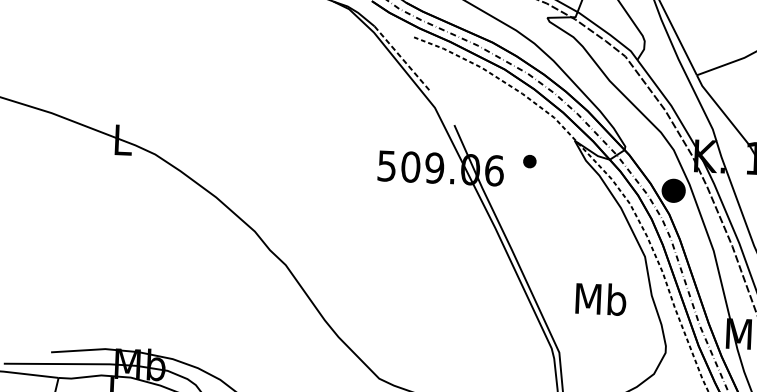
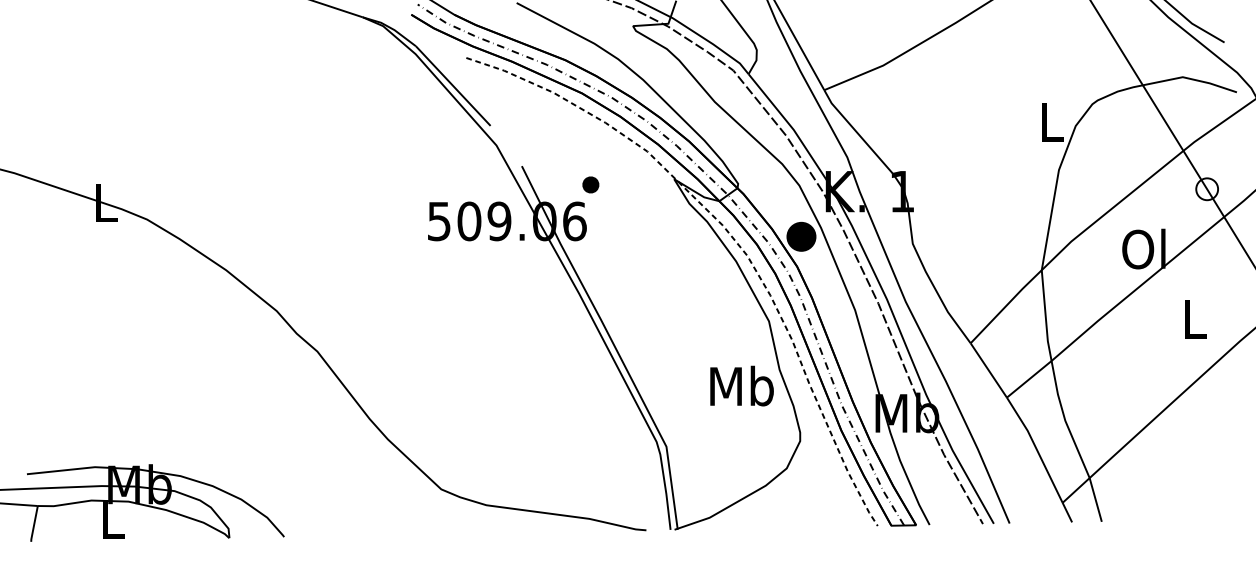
line: (402, 59) -> (453, 86), dashed -> solid
part: (529, 161) -> (590, 184), moved
text: (600, 298) -> (741, 385), moved

